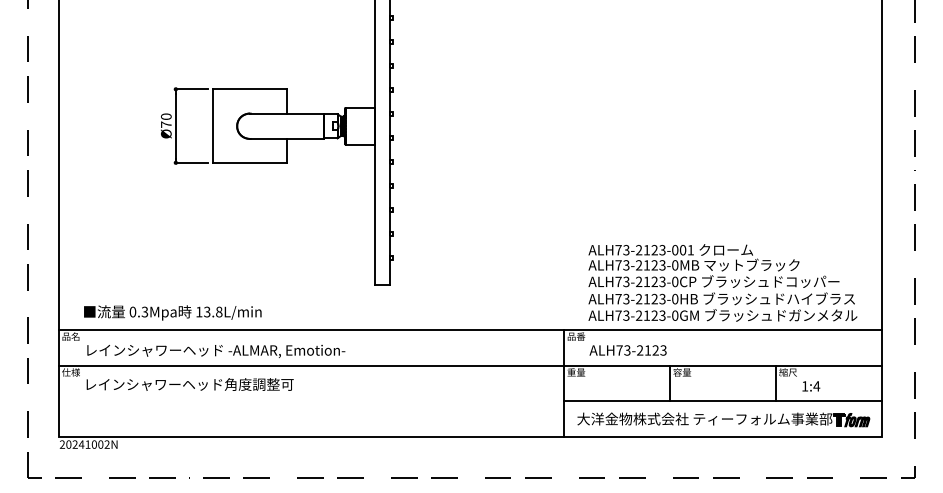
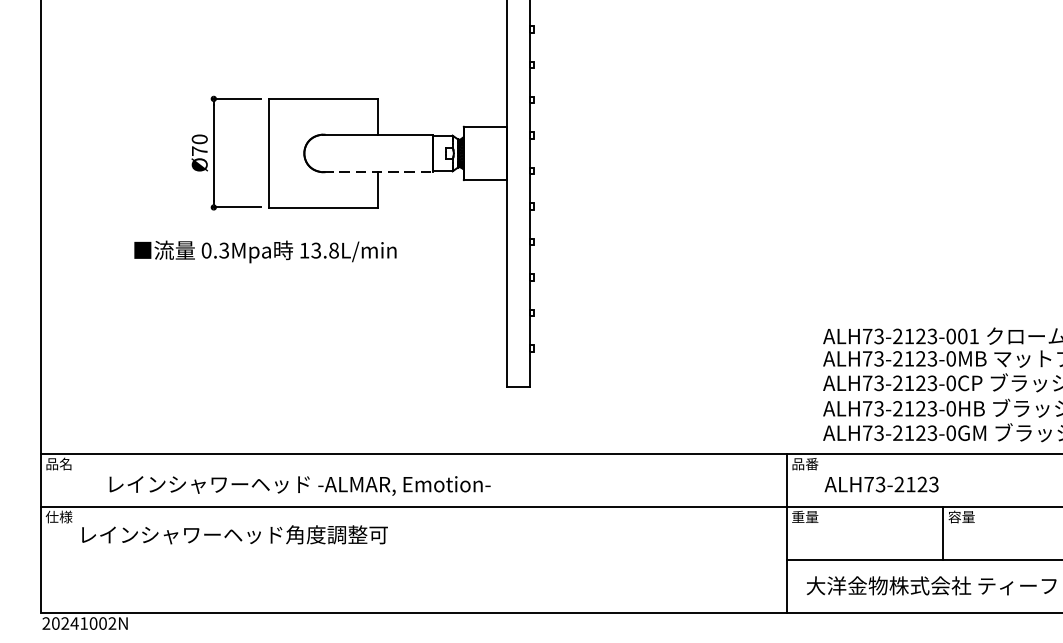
line: (287, 138) -> (378, 171), solid -> dashed
text: (172, 312) -> (264, 251), moved
text: (216, 350) -> (300, 484), moved

